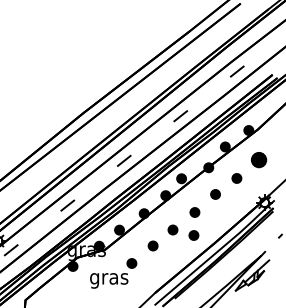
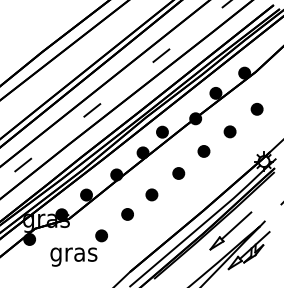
part: (258, 159) -> (256, 108), size x0.62
part: (193, 235) -> (177, 201), removed
part: (237, 259) -> (230, 230), added

